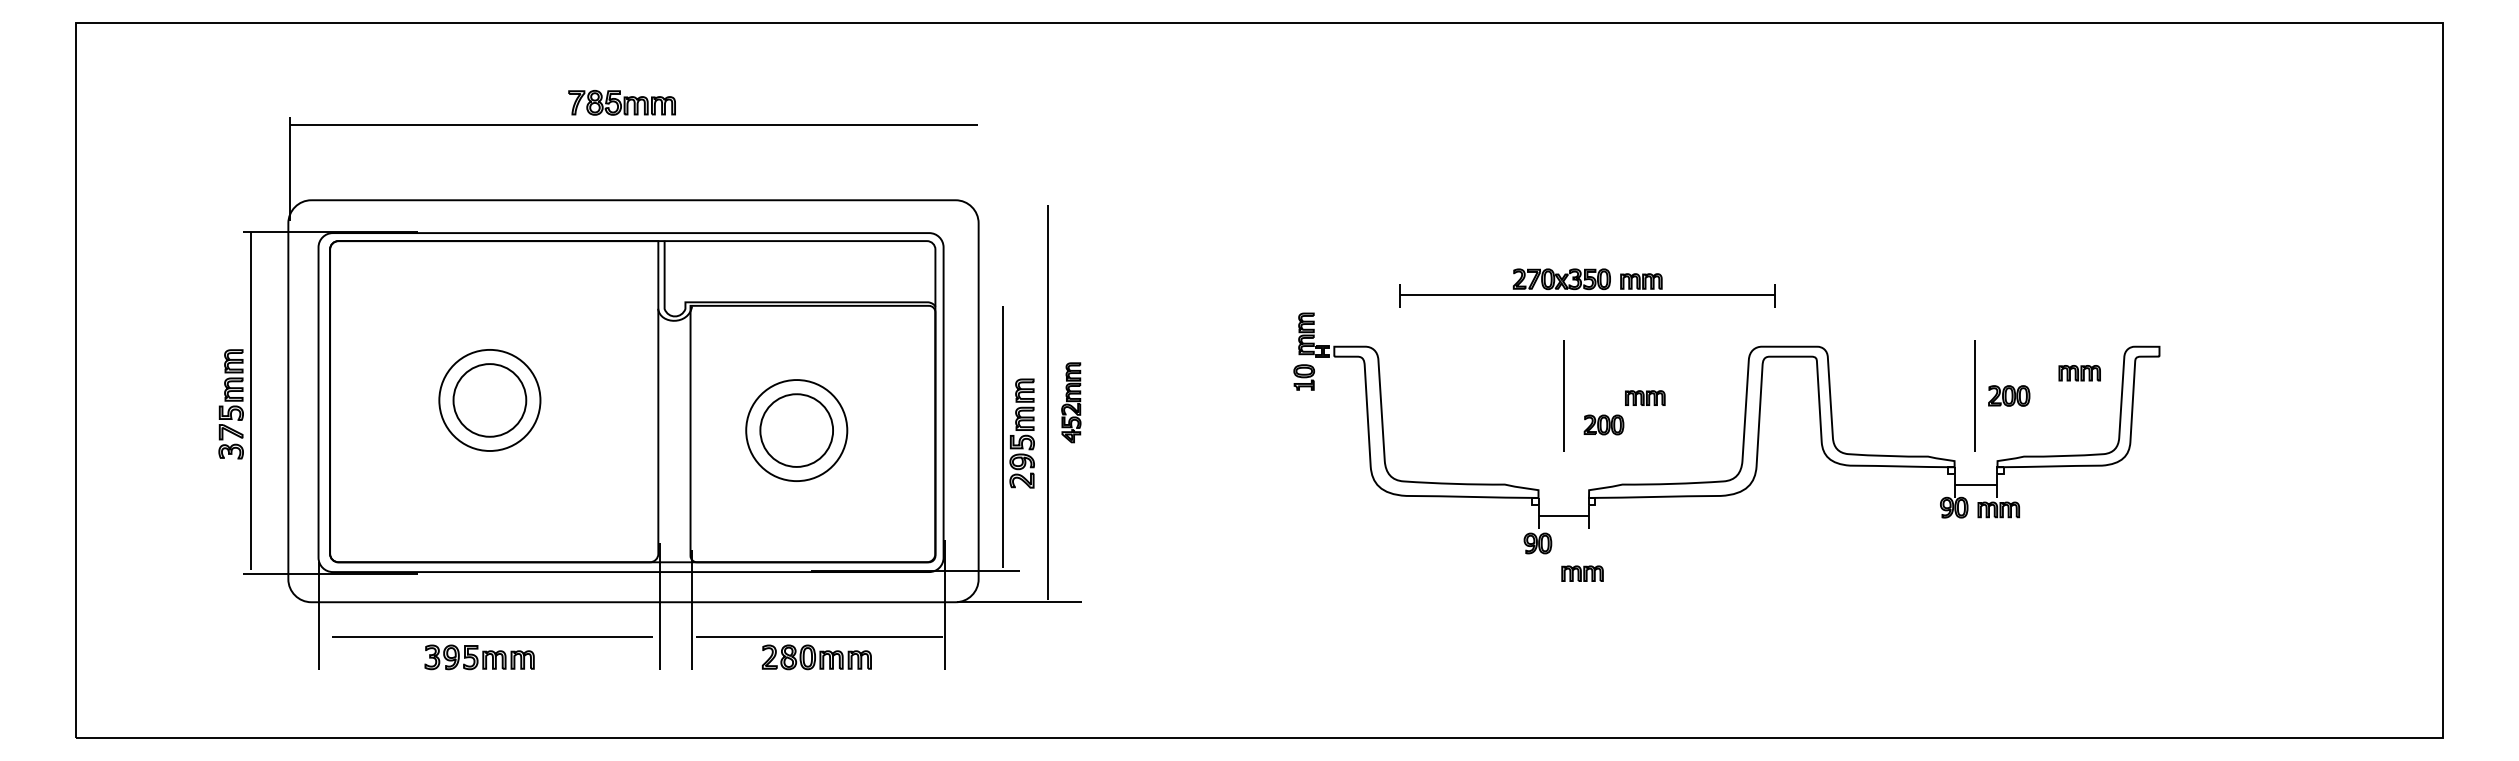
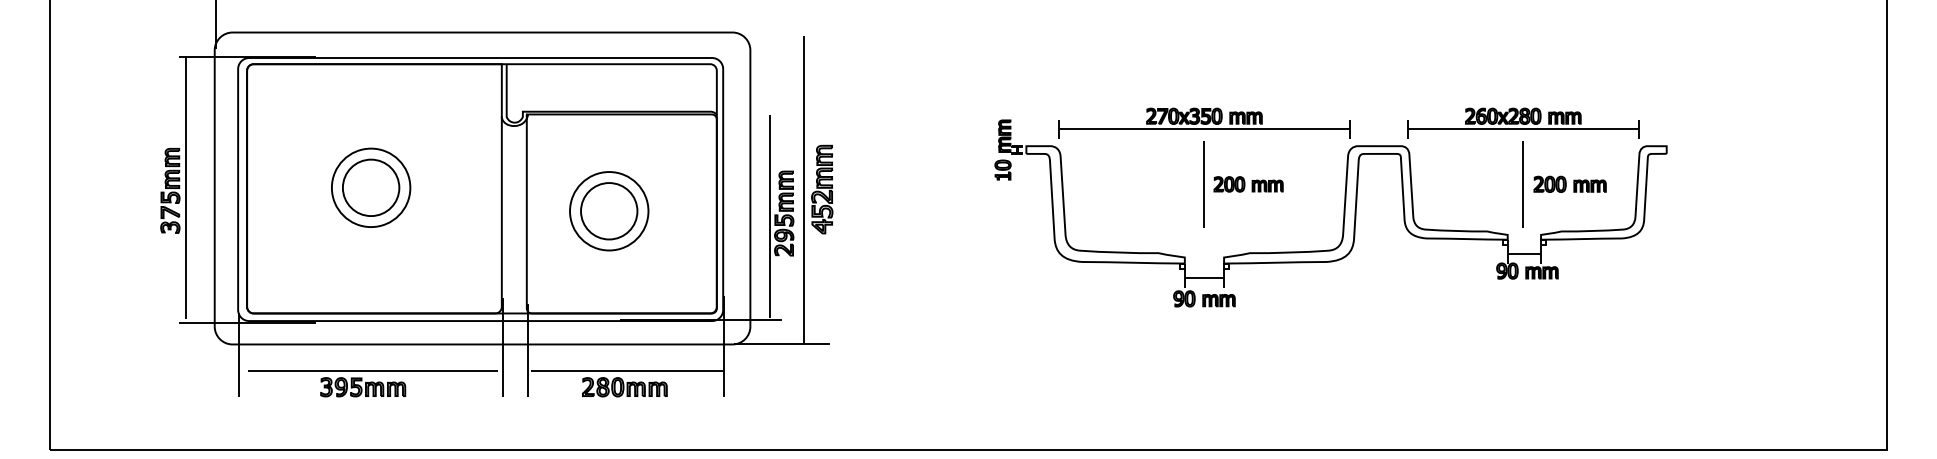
part: (1587, 287) -> (1204, 122), moved
part: (1974, 316) -> (1523, 122), added
part: (2079, 373) -> (1589, 186), moved
part: (1071, 402) -> (822, 189), size x1.43
part: (1603, 424) -> (1229, 184), moved
part: (1582, 573) -> (1218, 300), moved

